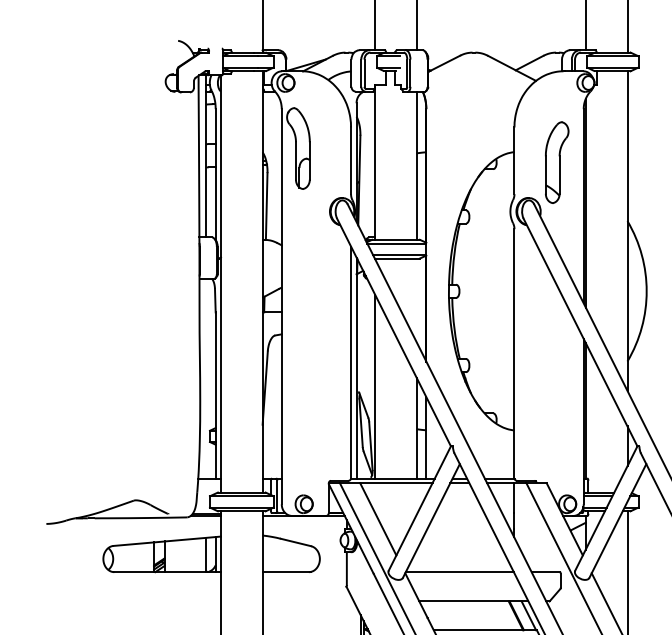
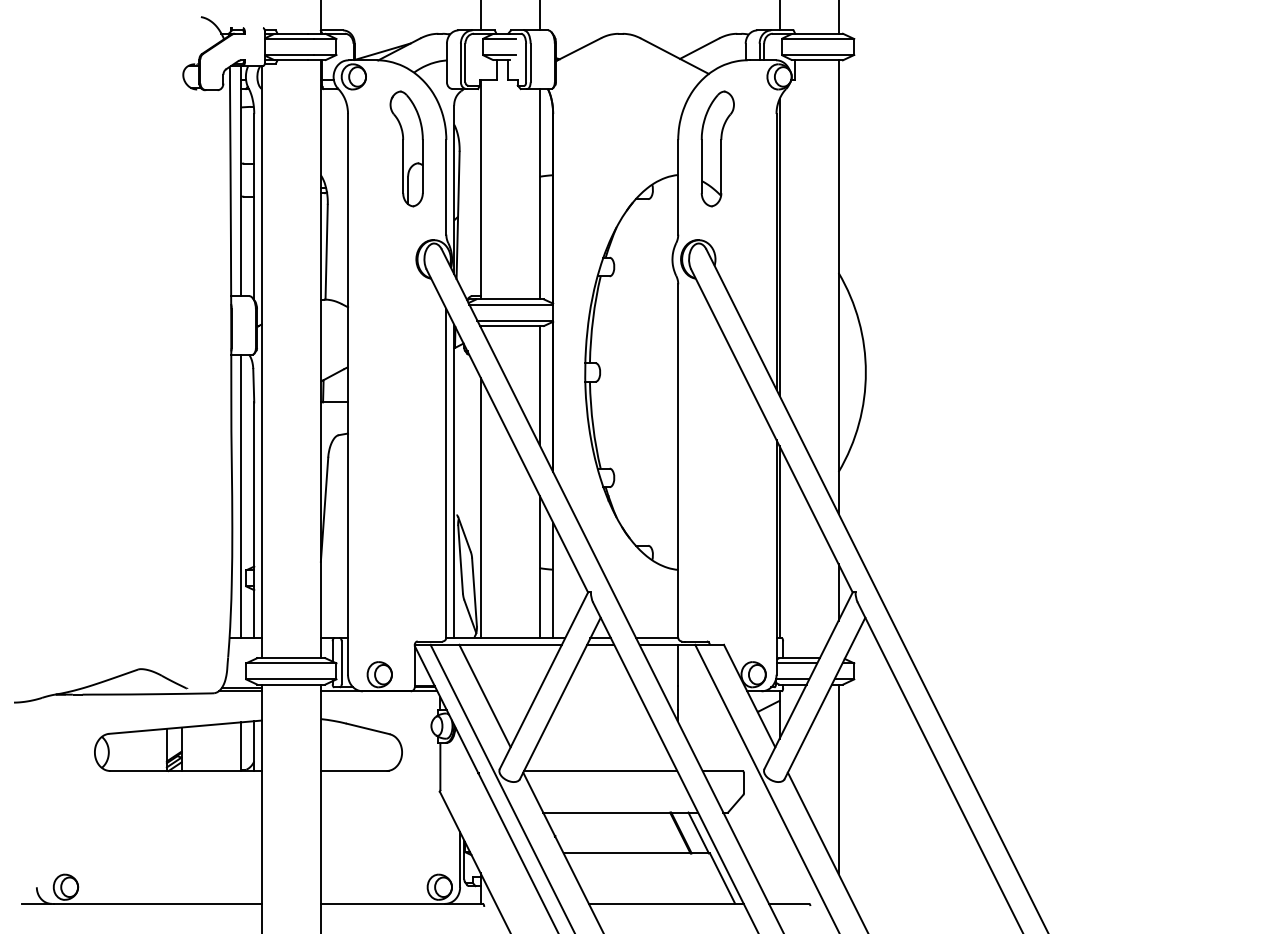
part: (298, 148) -> (406, 148), moved
part: (556, 162) -> (717, 148), moved
line: (416, 300) -> (539, 385), added
line: (205, 378) -> (240, 496), added

